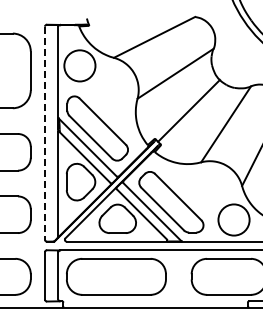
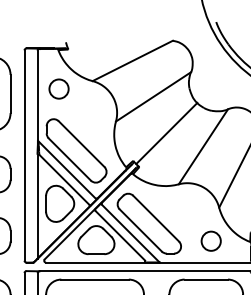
circle: (79, 65) -> (58, 88), size x0.62
line: (44, 133) -> (24, 155), dashed -> solid
circle: (233, 219) -> (210, 240), size x0.62

